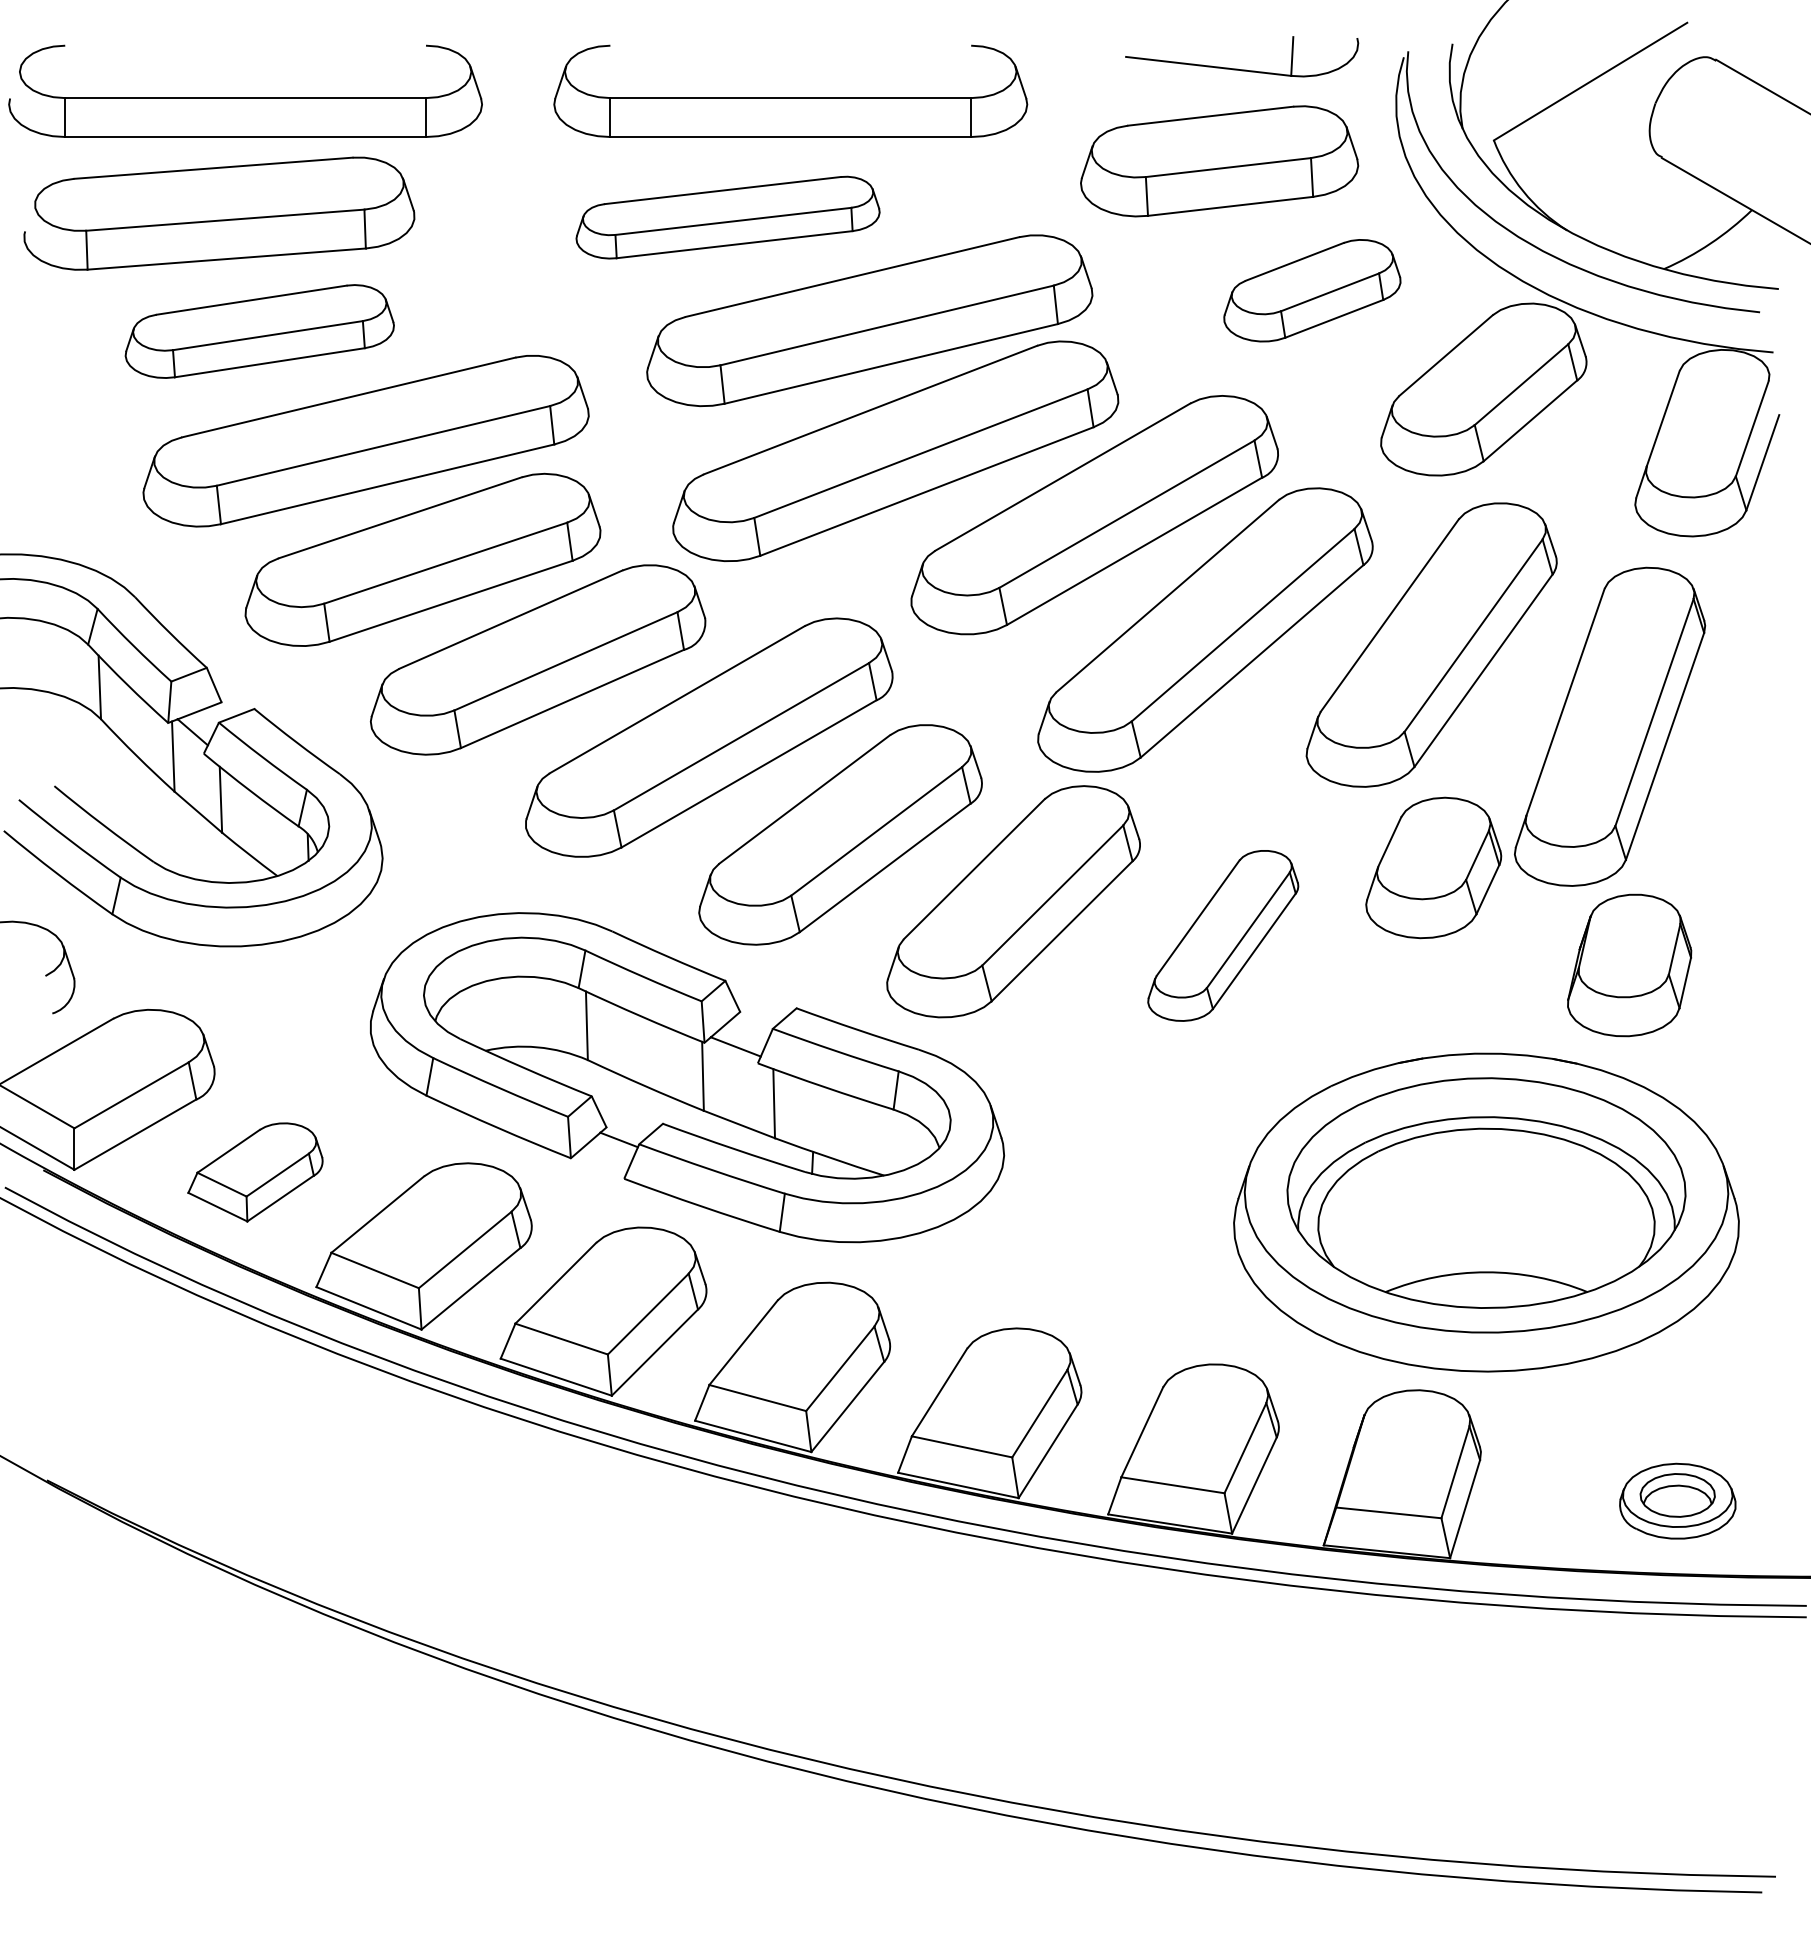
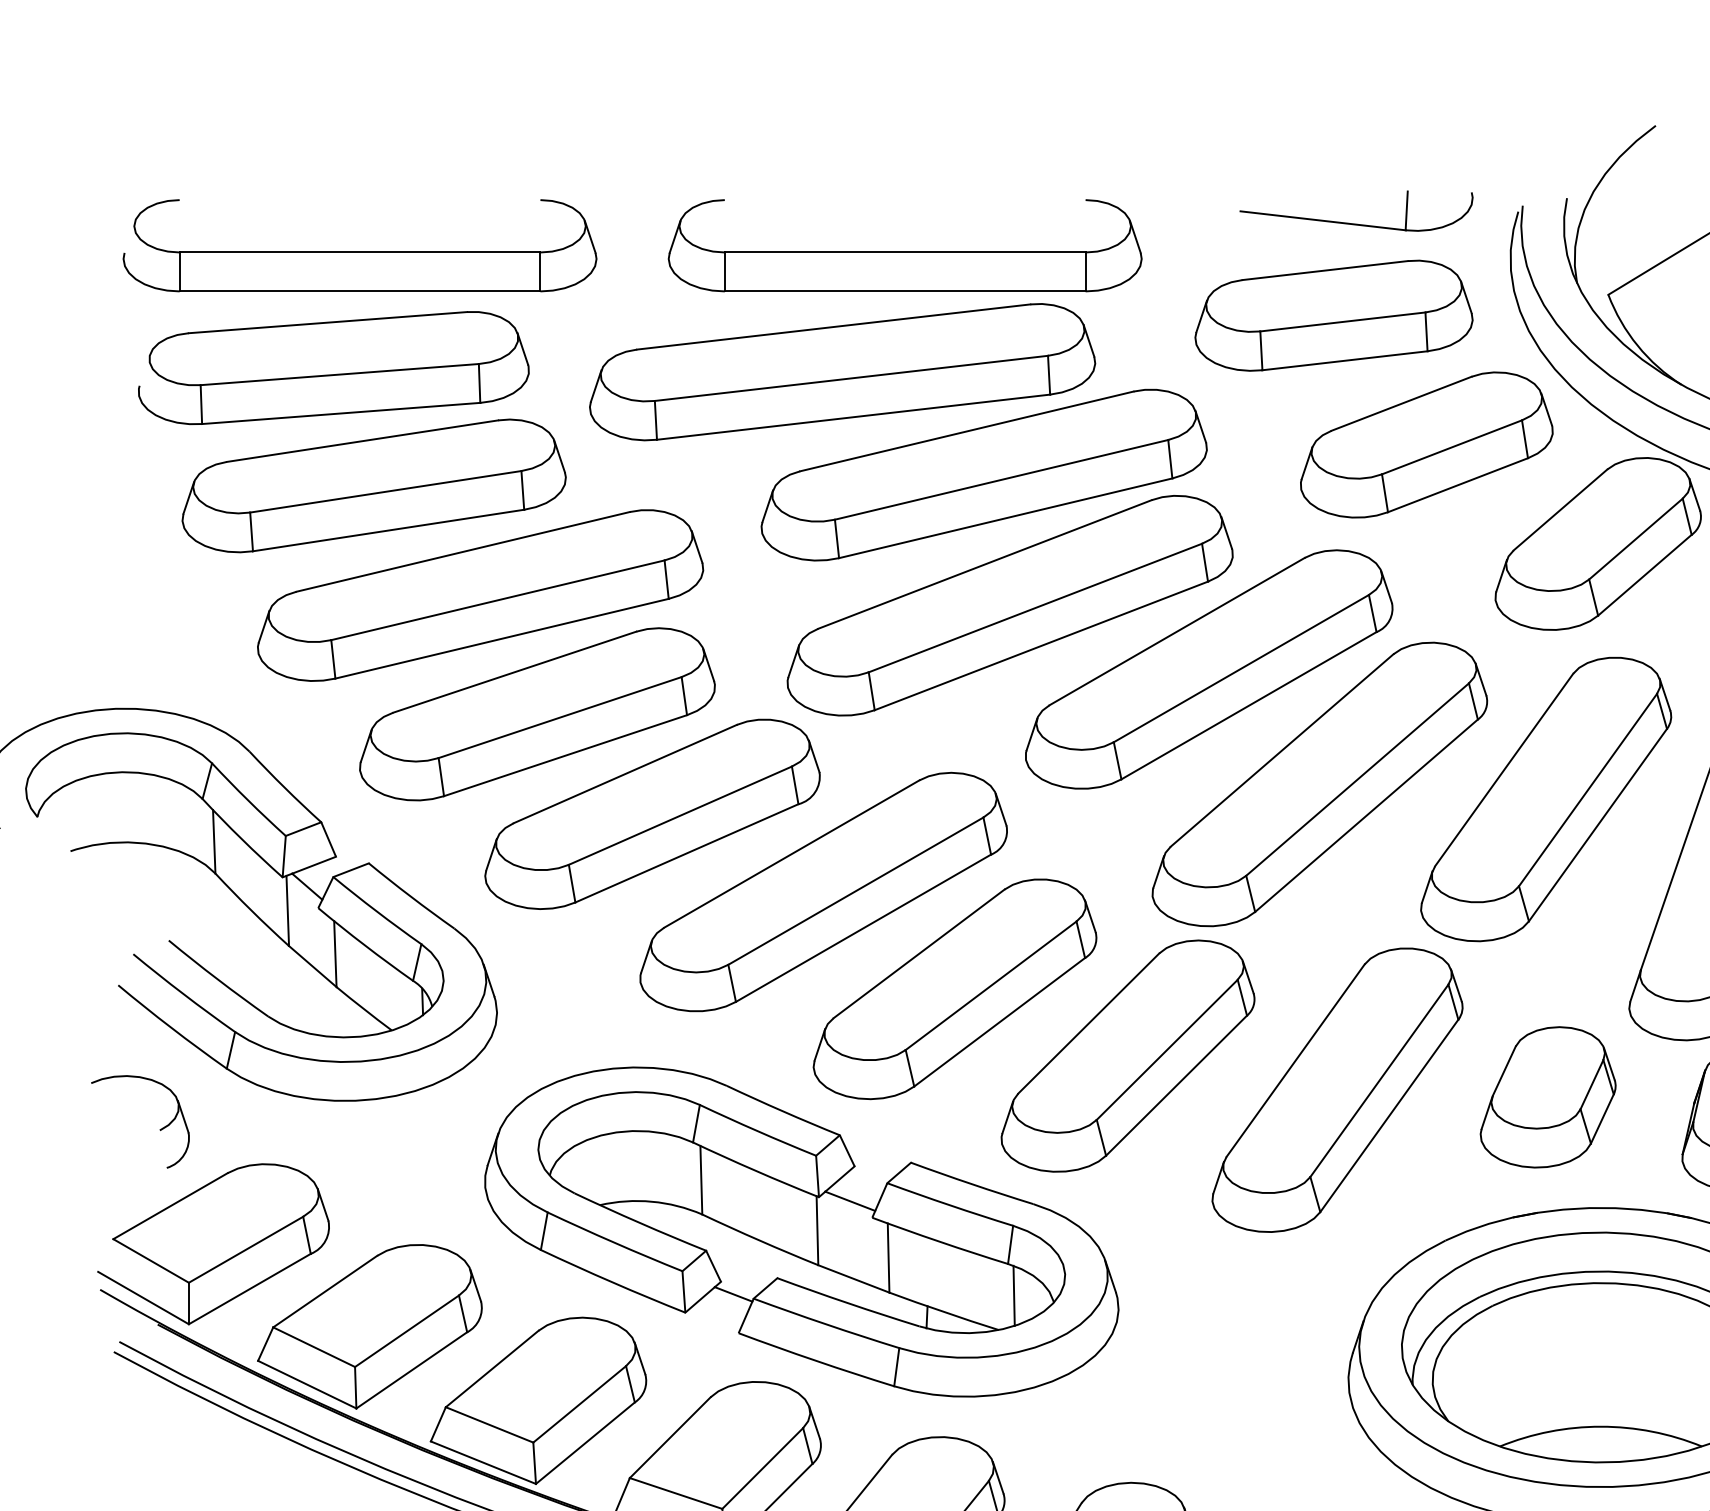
part: (727, 217) -> (841, 371), size x1.67
part: (1312, 290) -> (1426, 444), size x1.43
part: (259, 331) -> (373, 485), size x1.43
part: (1433, 867) -> (1547, 1096), moved
part: (1223, 935) -> (1337, 1089), size x1.67
line: (899, 1141) -> (1013, 1295), added
part: (255, 1172) -> (369, 1326), size x1.67

